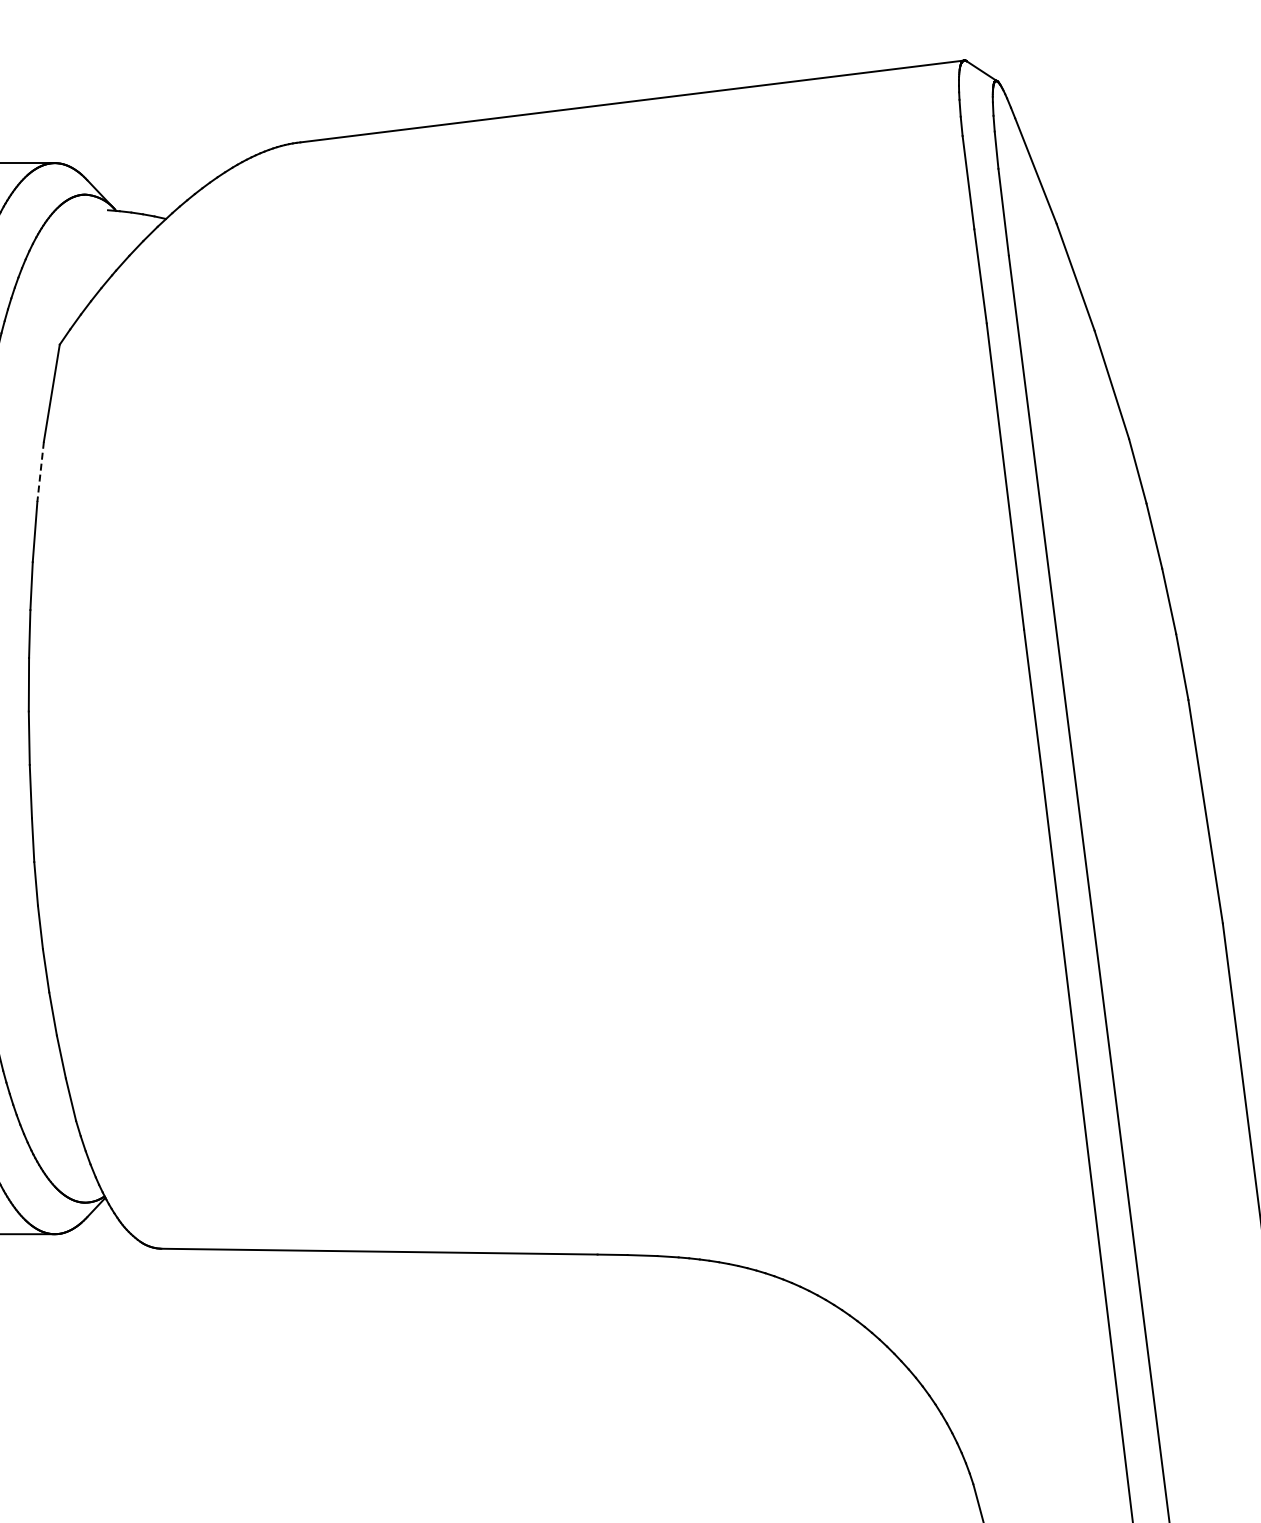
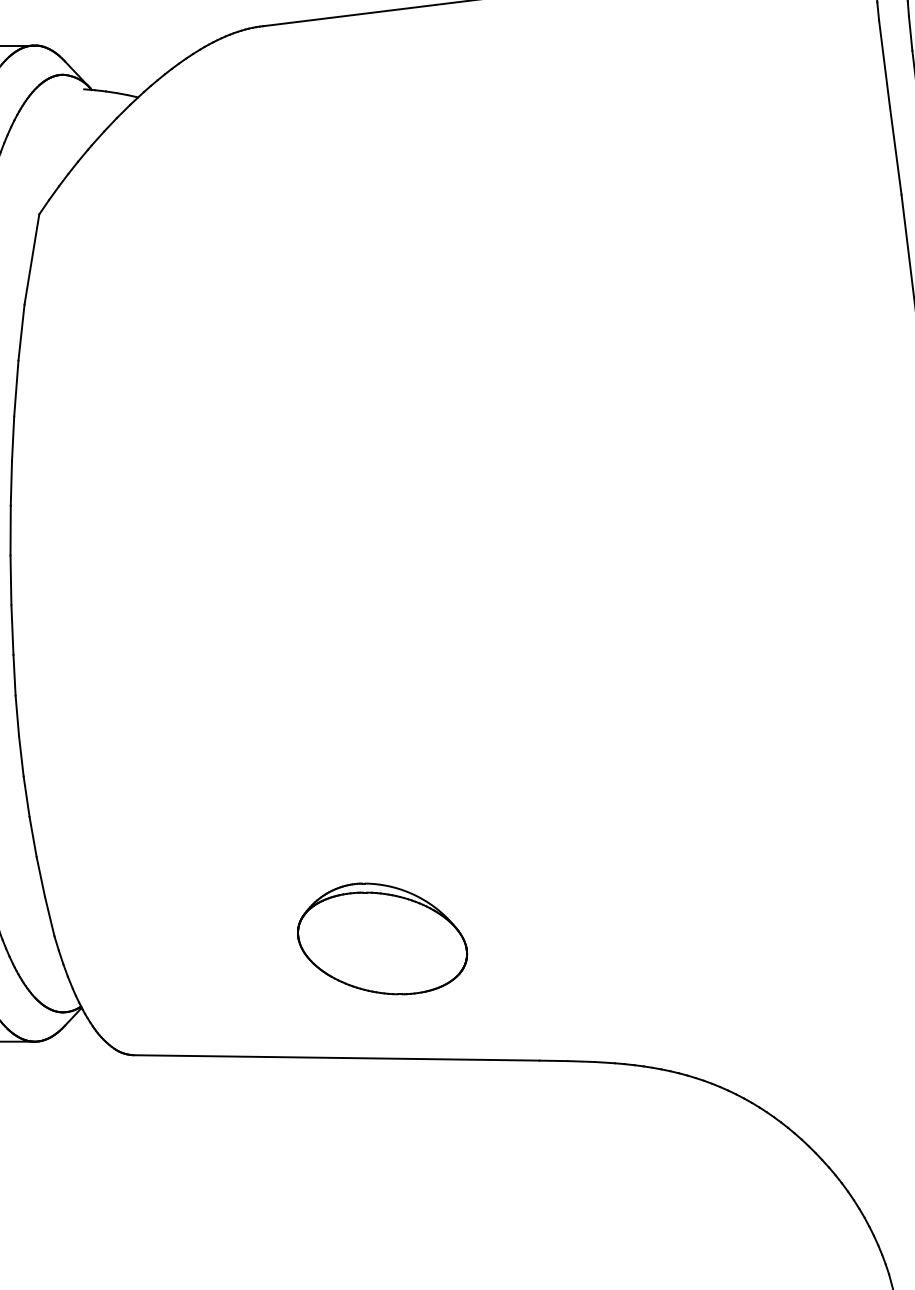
line: (40, 472) -> (21, 333), dashed -> solid
part: (428, 1123) -> (382, 938), added

